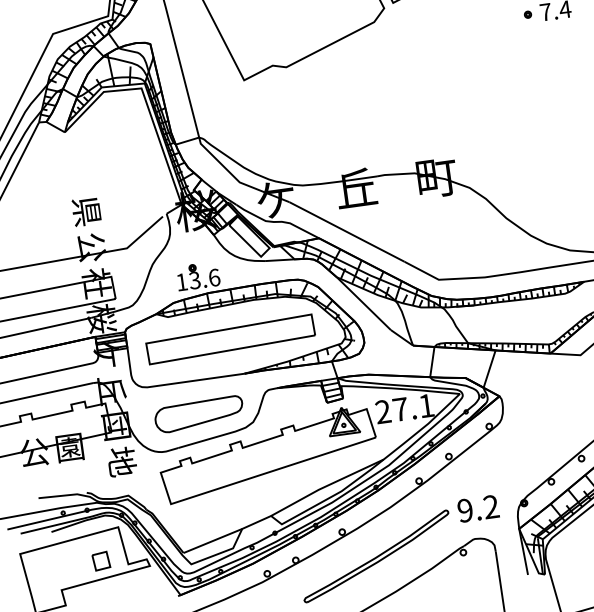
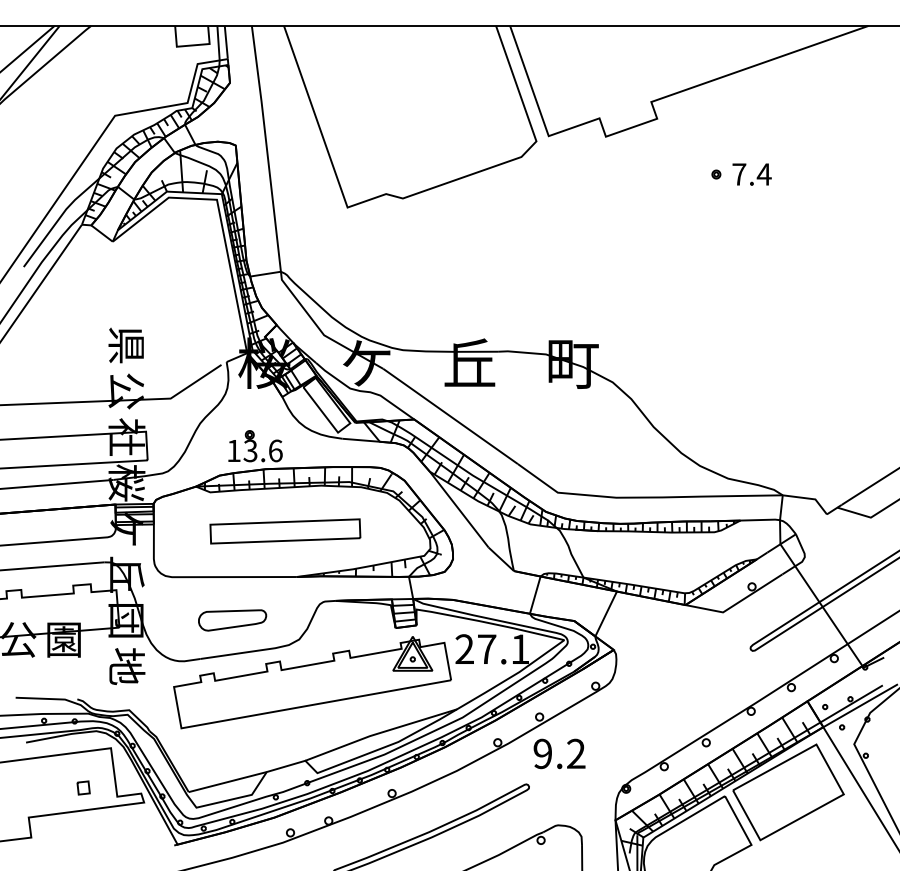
part: (230, 339) -> (285, 531), size x0.7
part: (199, 414) -> (232, 620), size x0.6
text: (478, 508) -> (559, 753), moved
part: (101, 560) -> (83, 787), size x0.6

